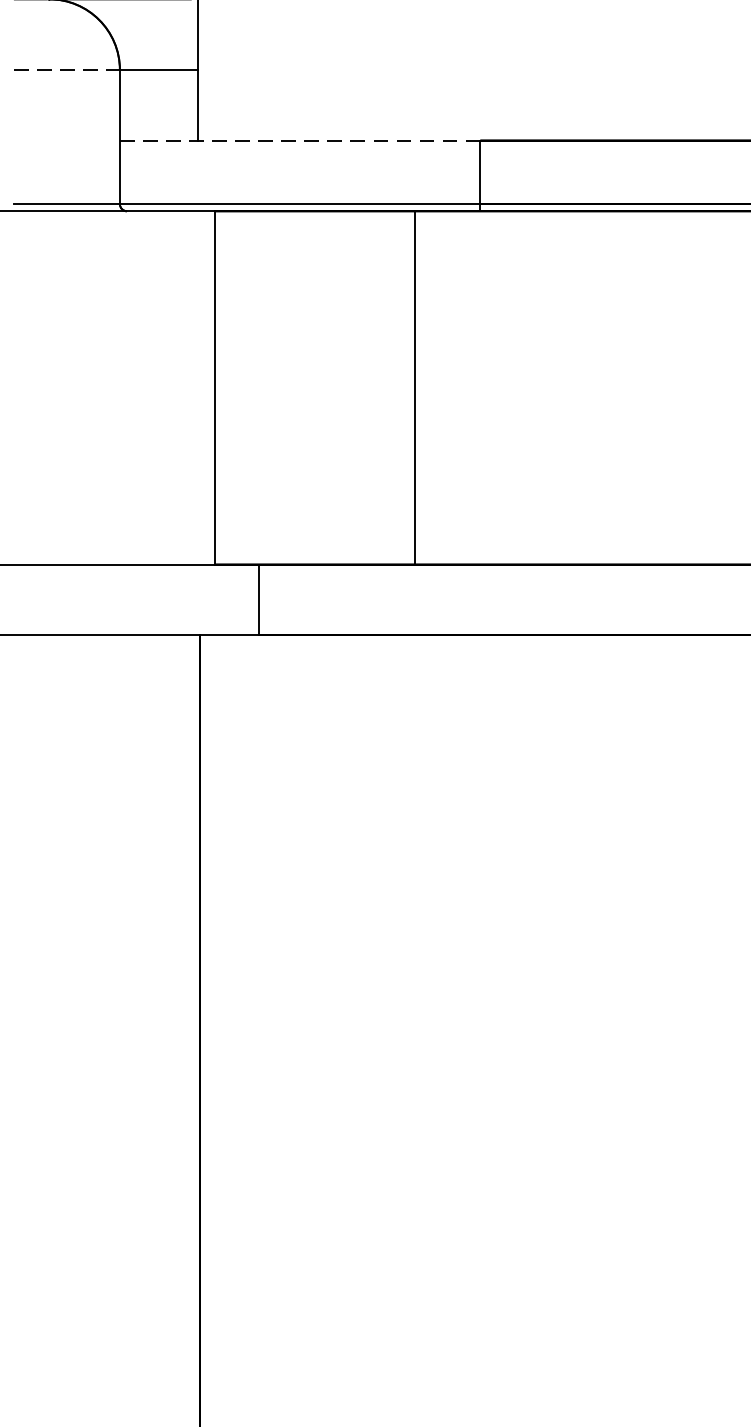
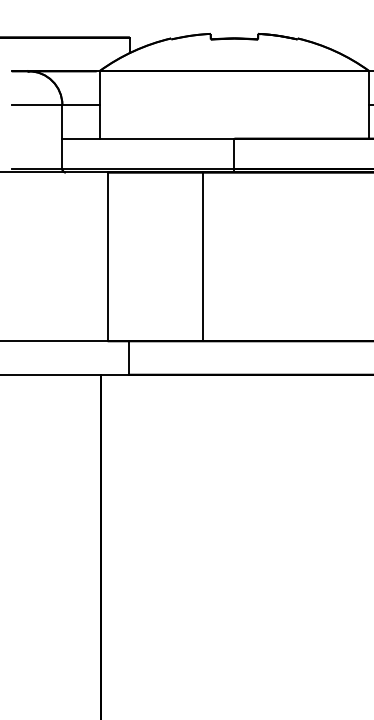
line: (67, 70) -> (37, 105), dashed -> solid
line: (298, 140) -> (147, 138), dashed -> solid

